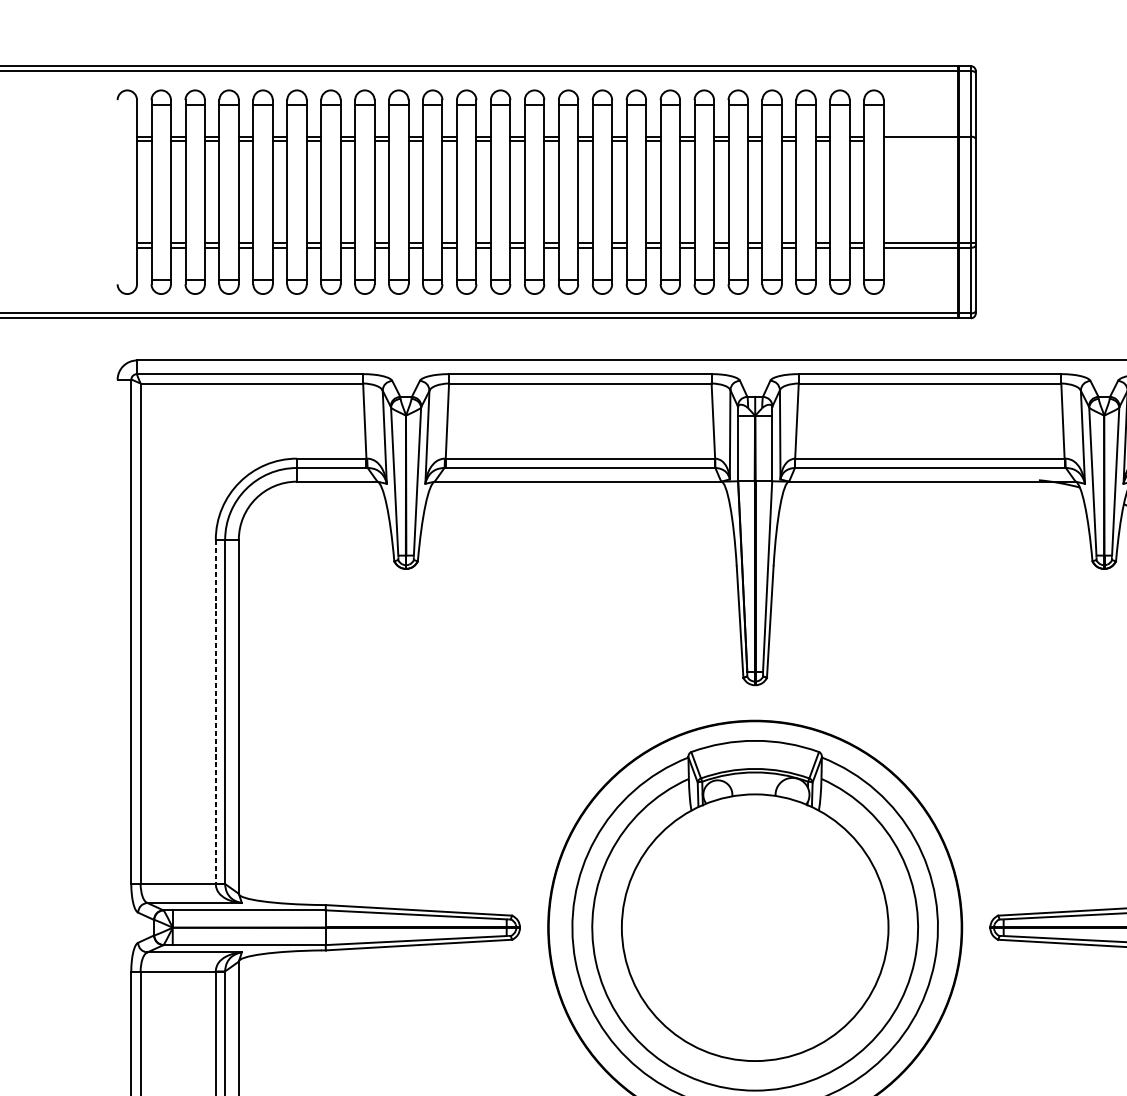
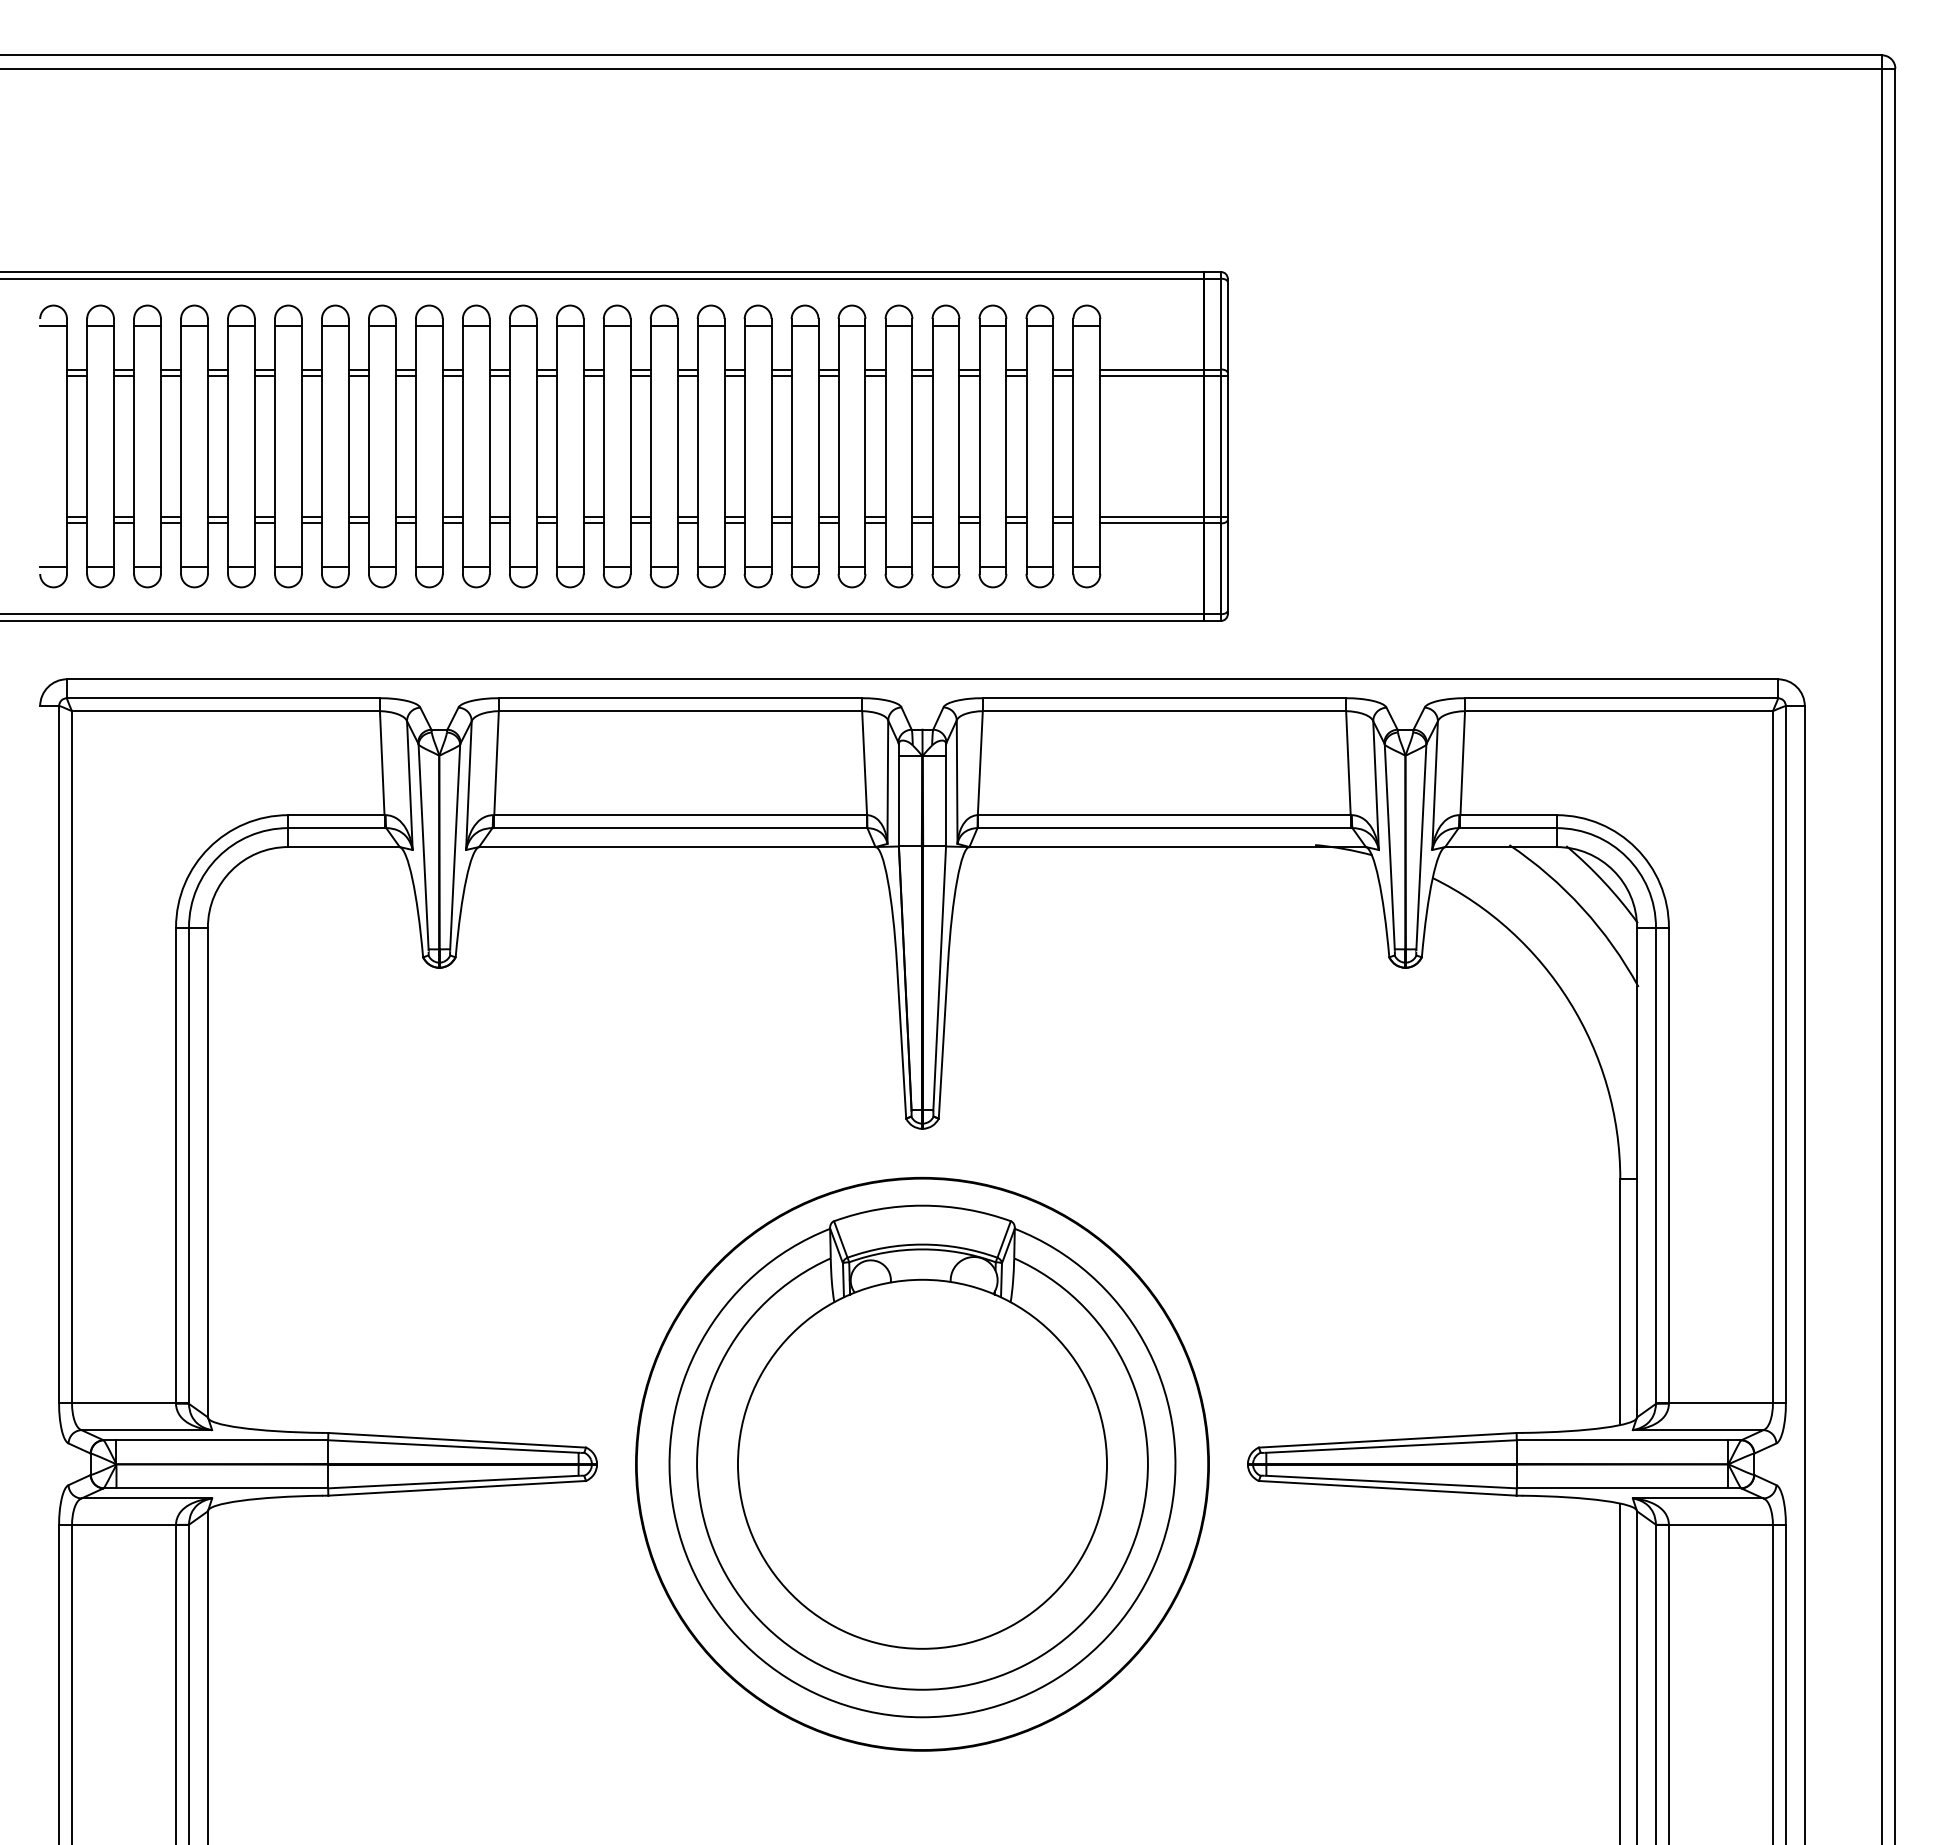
line: (127, 104) -> (53, 325), added
line: (929, 141) -> (1163, 376), added
line: (127, 279) -> (53, 567), added
line: (216, 711) -> (176, 1165), dashed -> solid

